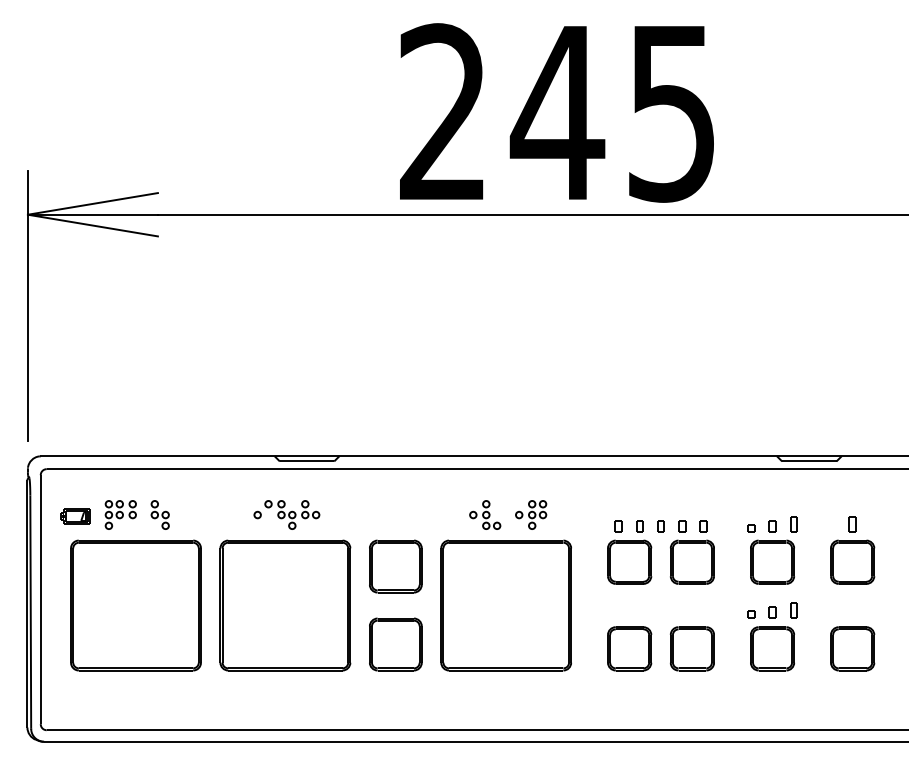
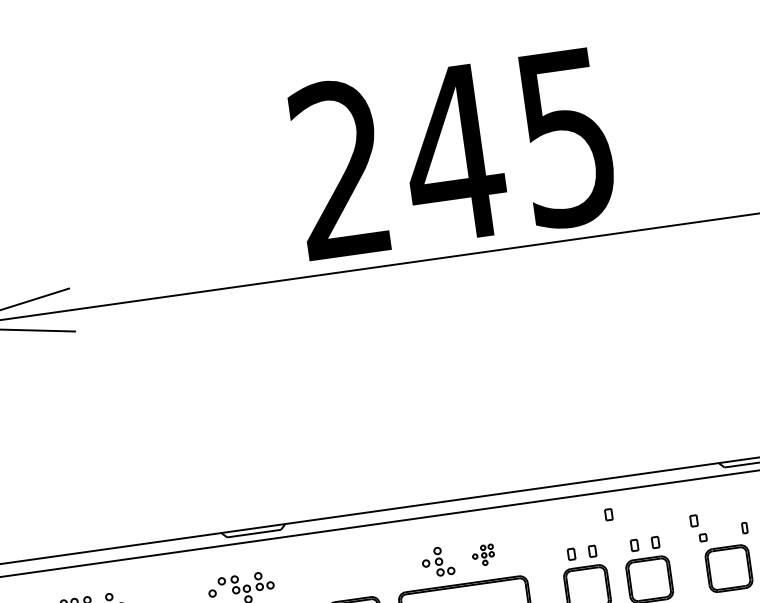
part: (531, 514) -> (483, 554), size x0.7
part: (793, 524) -> (744, 528), size x0.7
part: (660, 526) -> (608, 515), moved
part: (772, 526) -> (694, 521), moved

